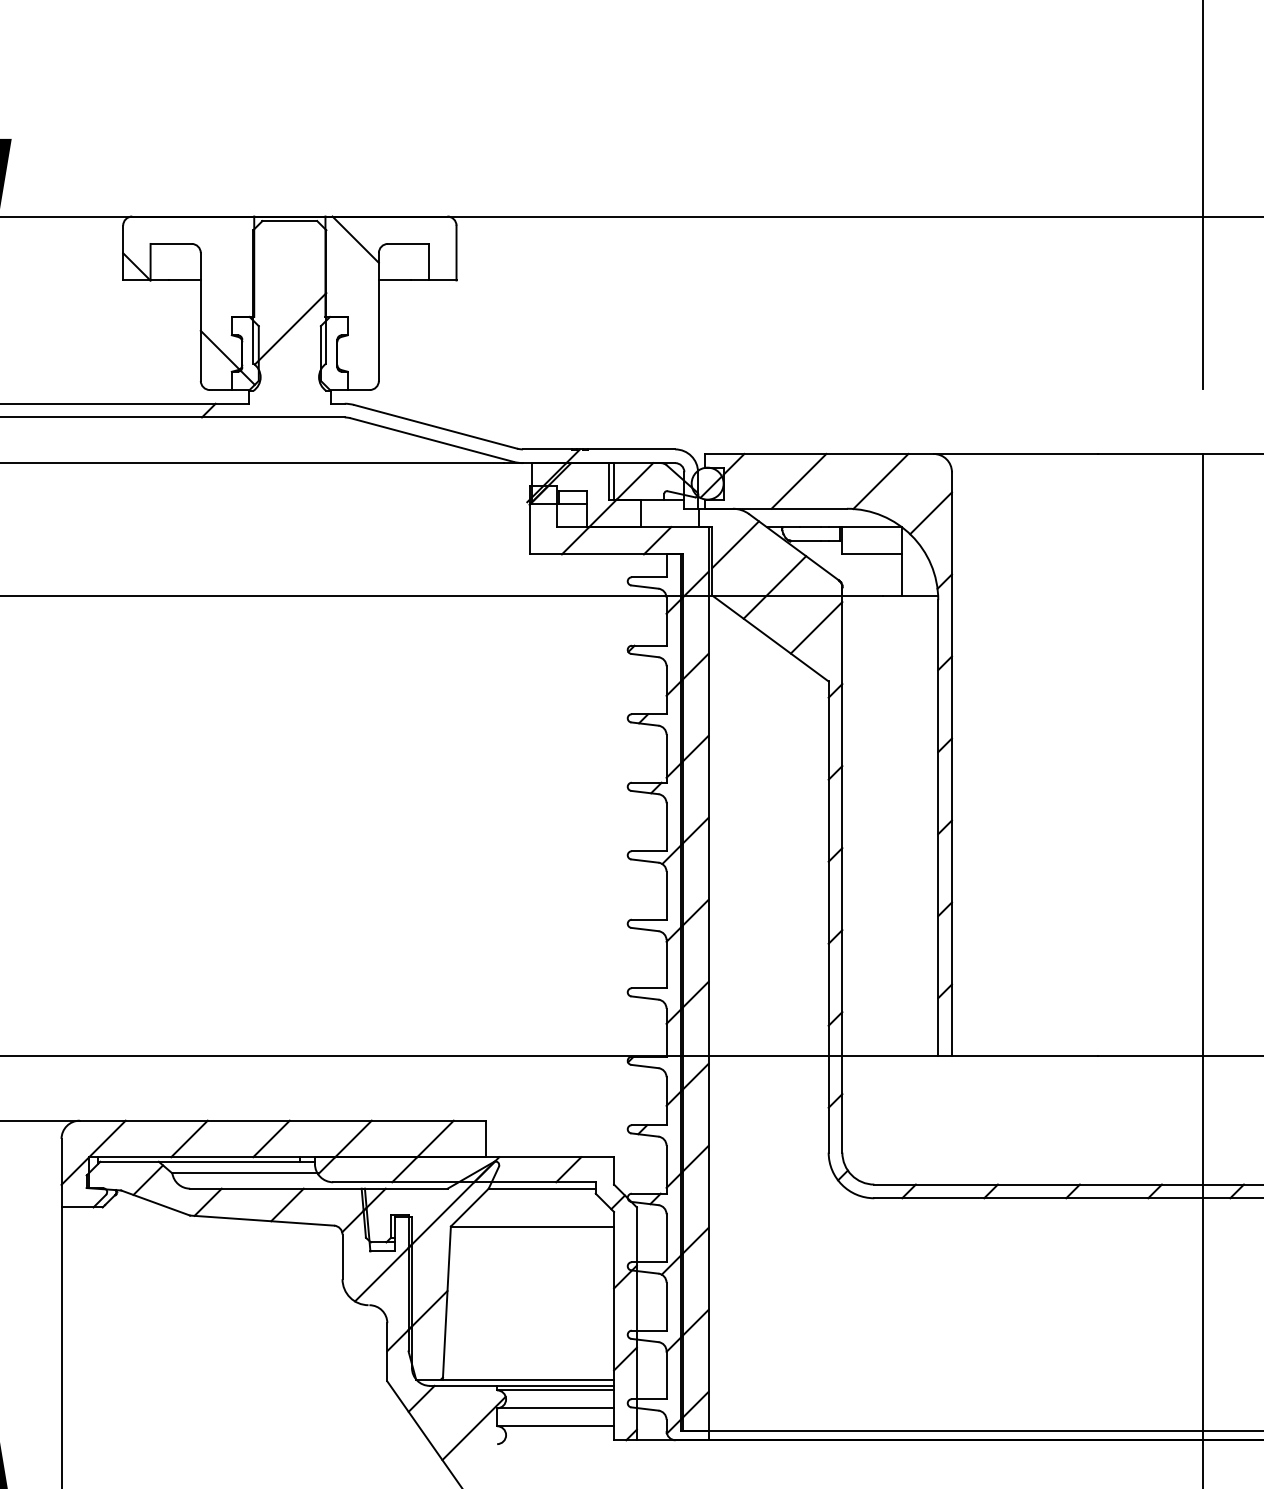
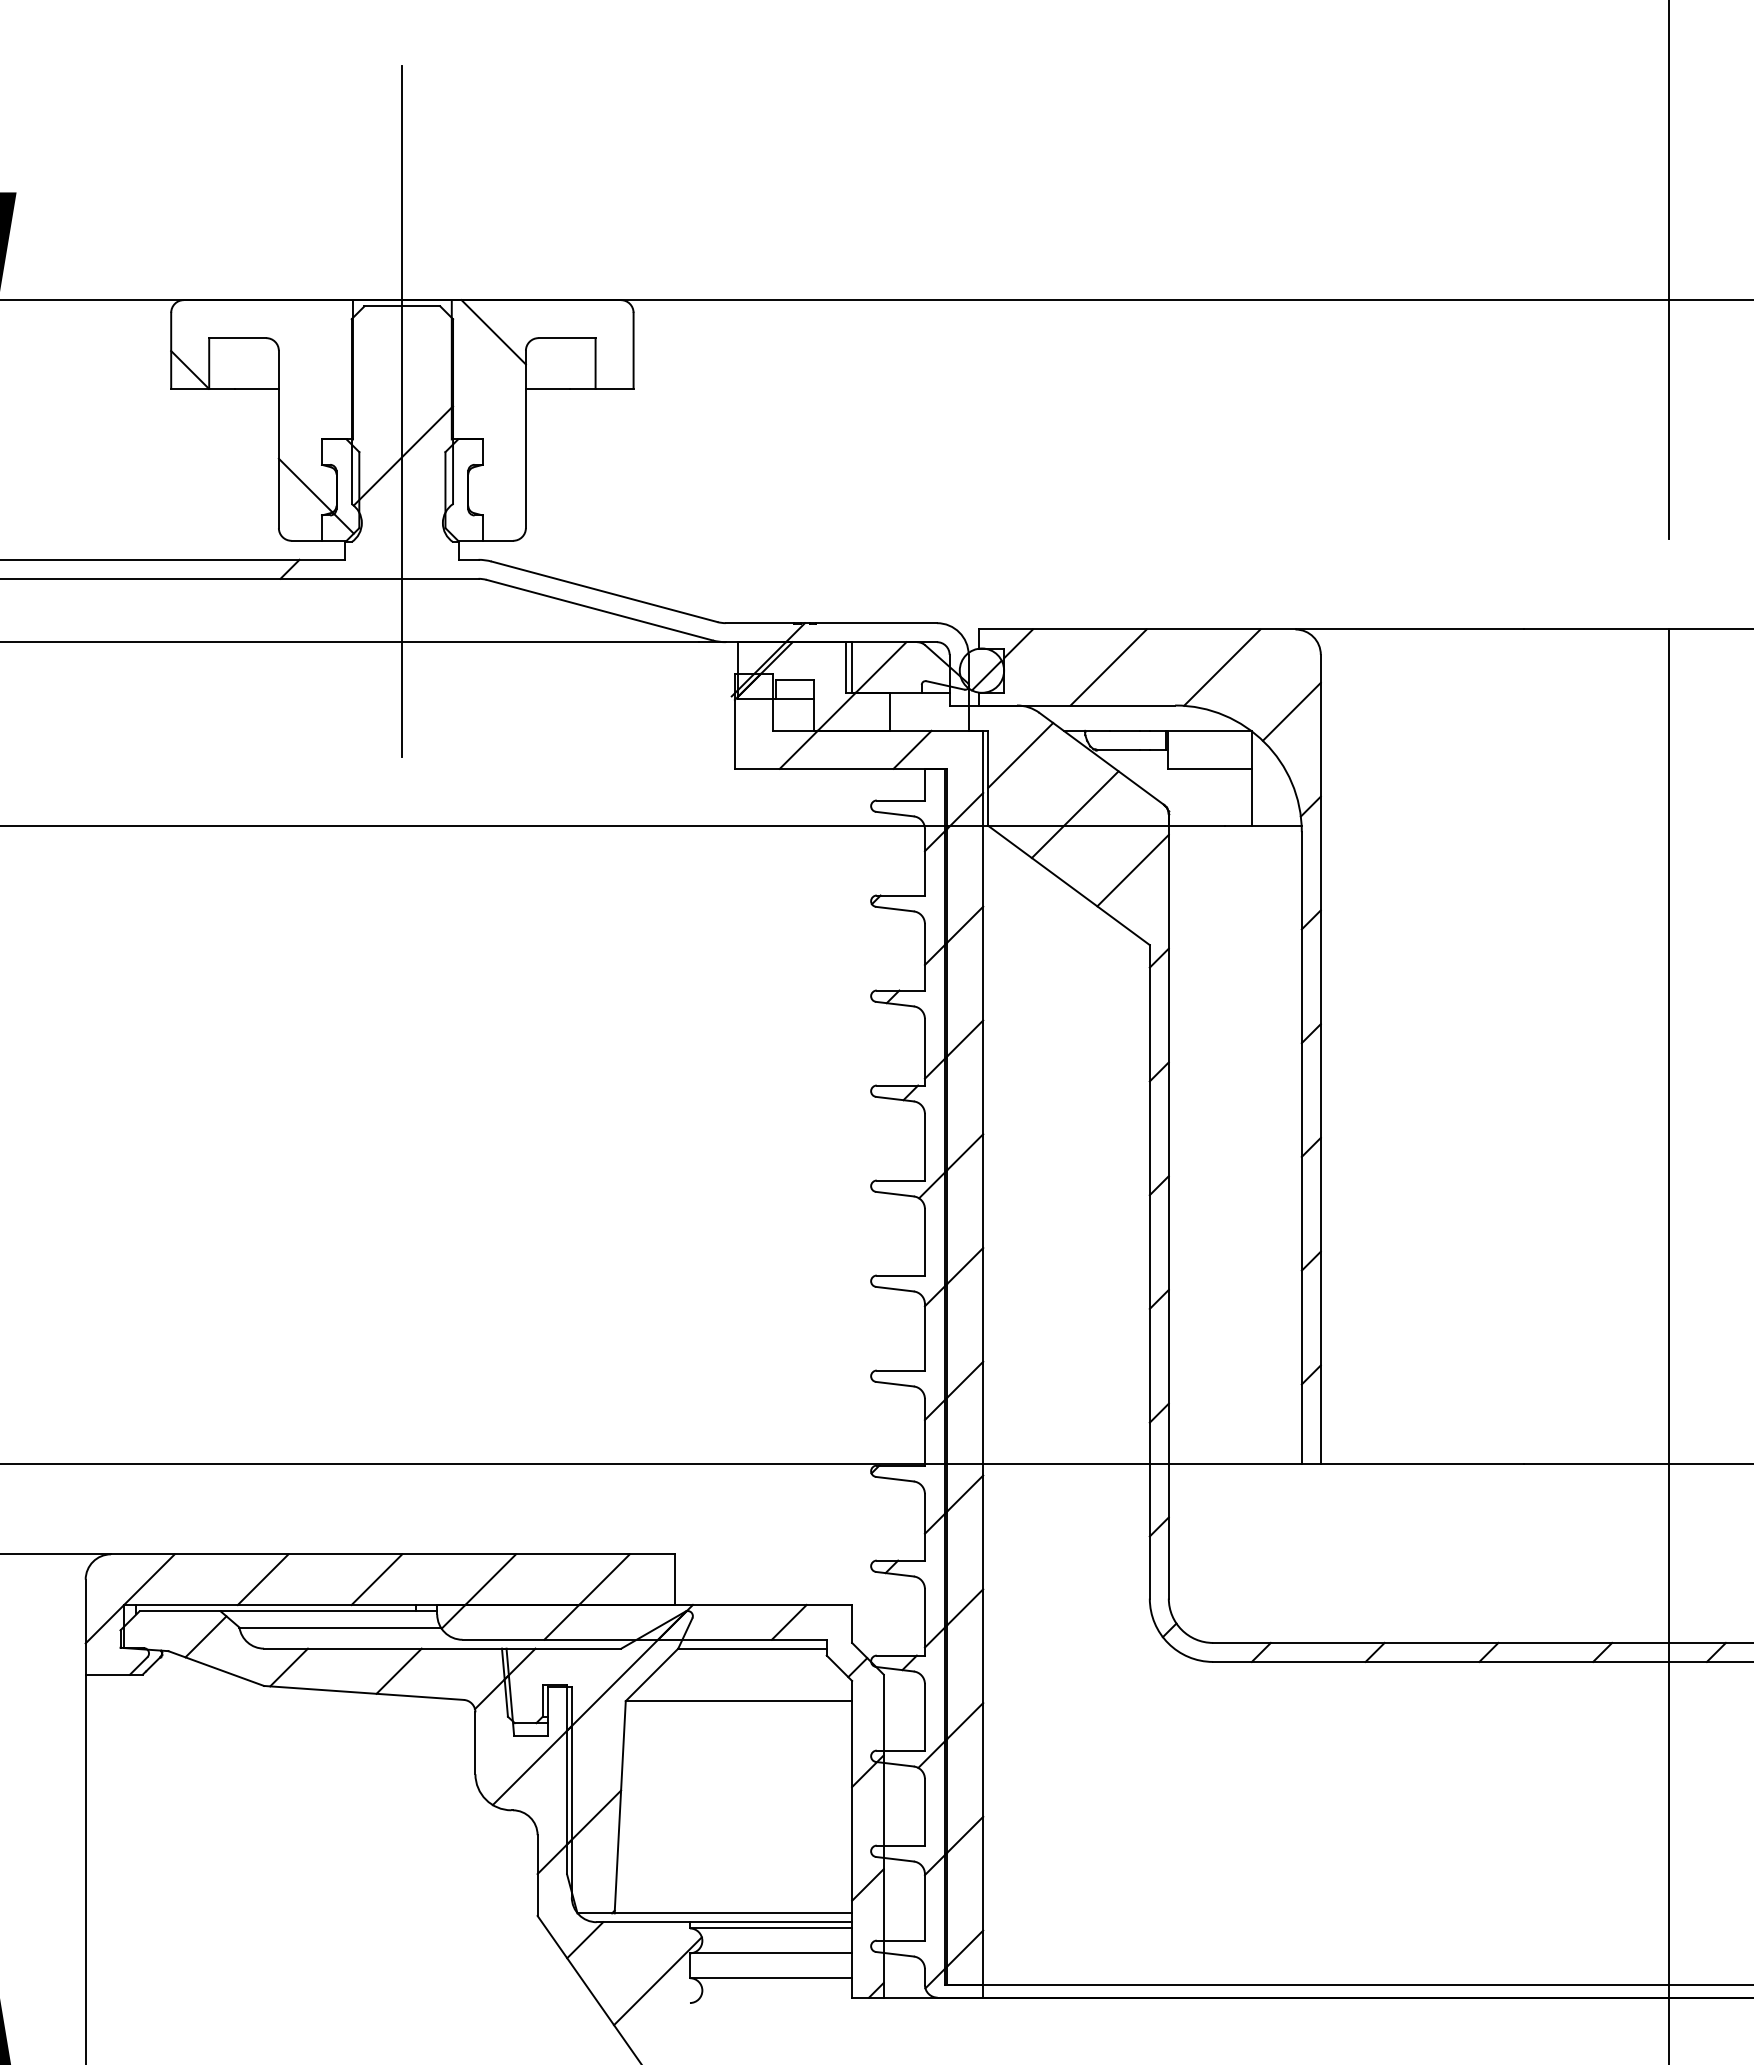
line: (289, 296) -> (402, 411), added

